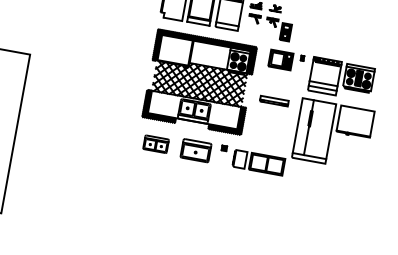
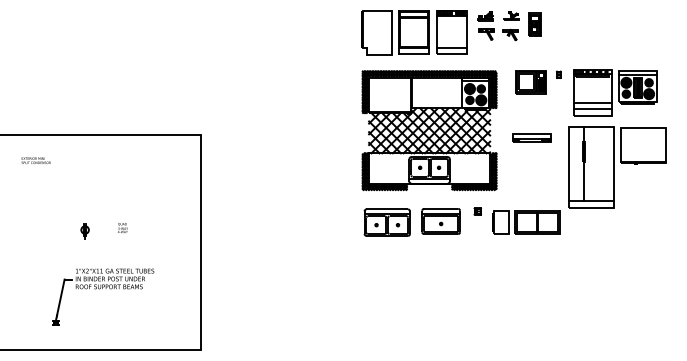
part: (285, 32) -> (534, 24), moved
part: (155, 144) -> (386, 222), size x1.43

